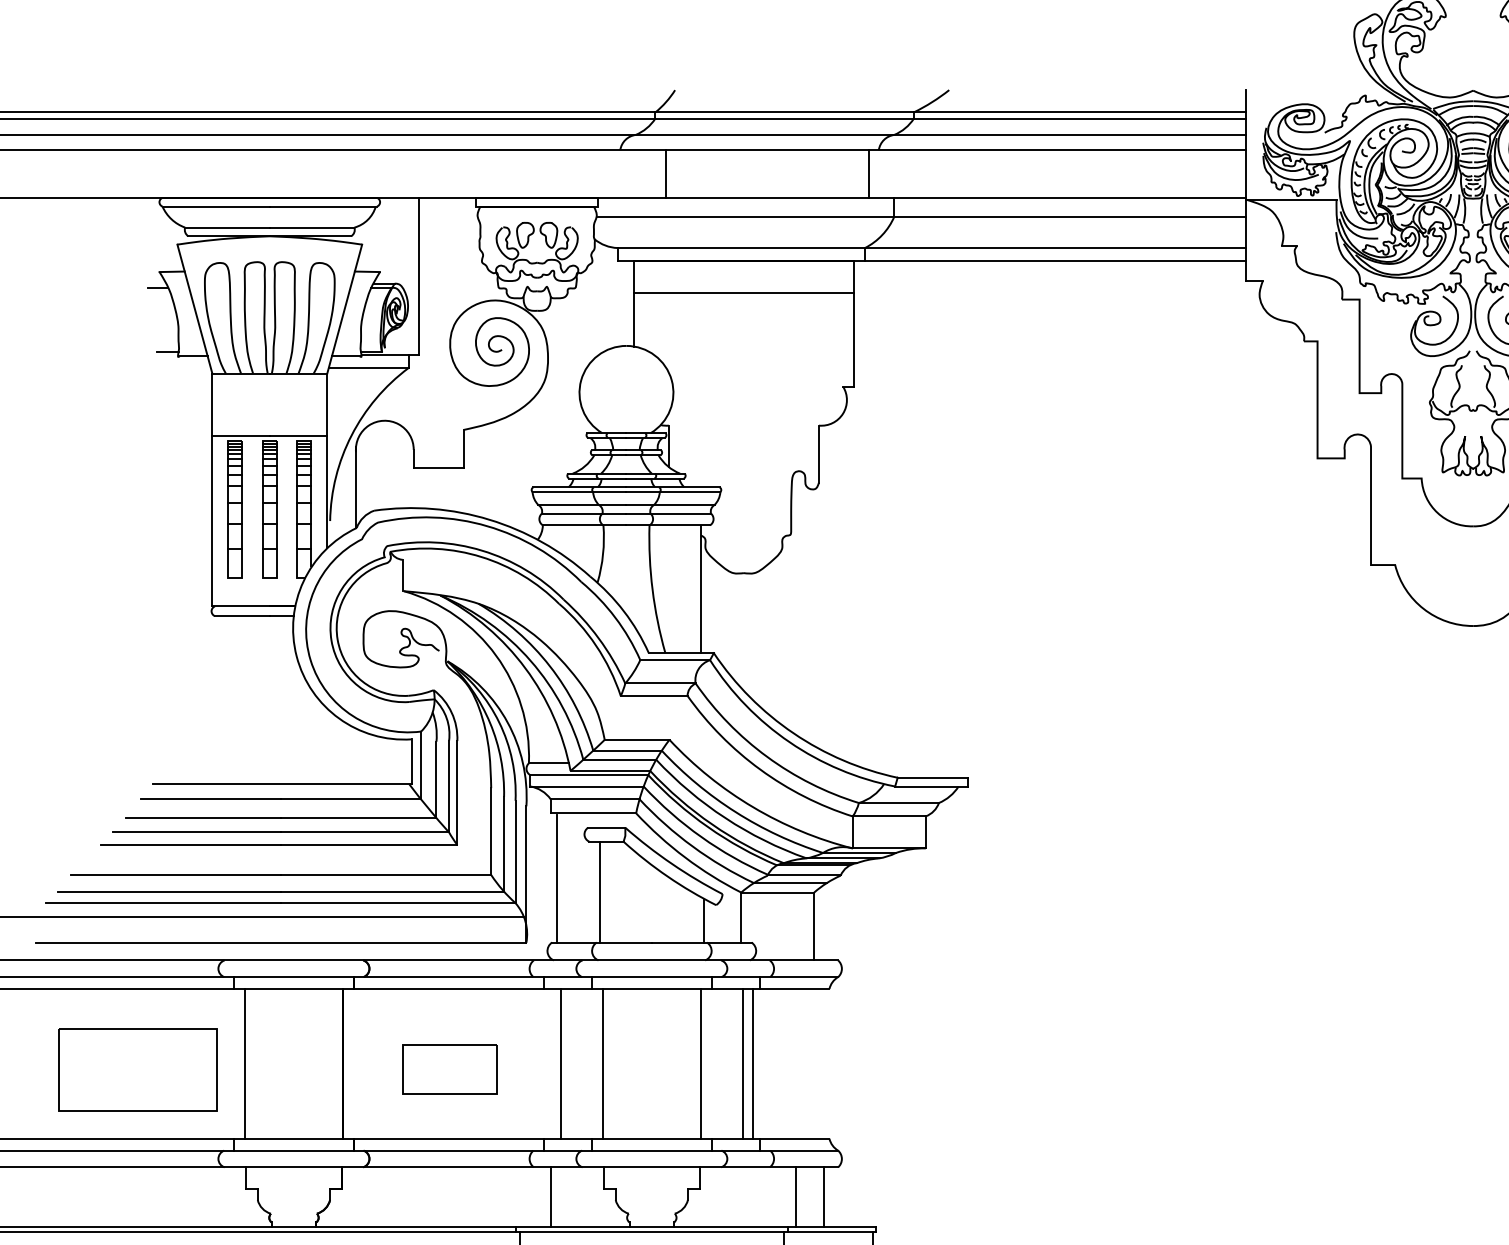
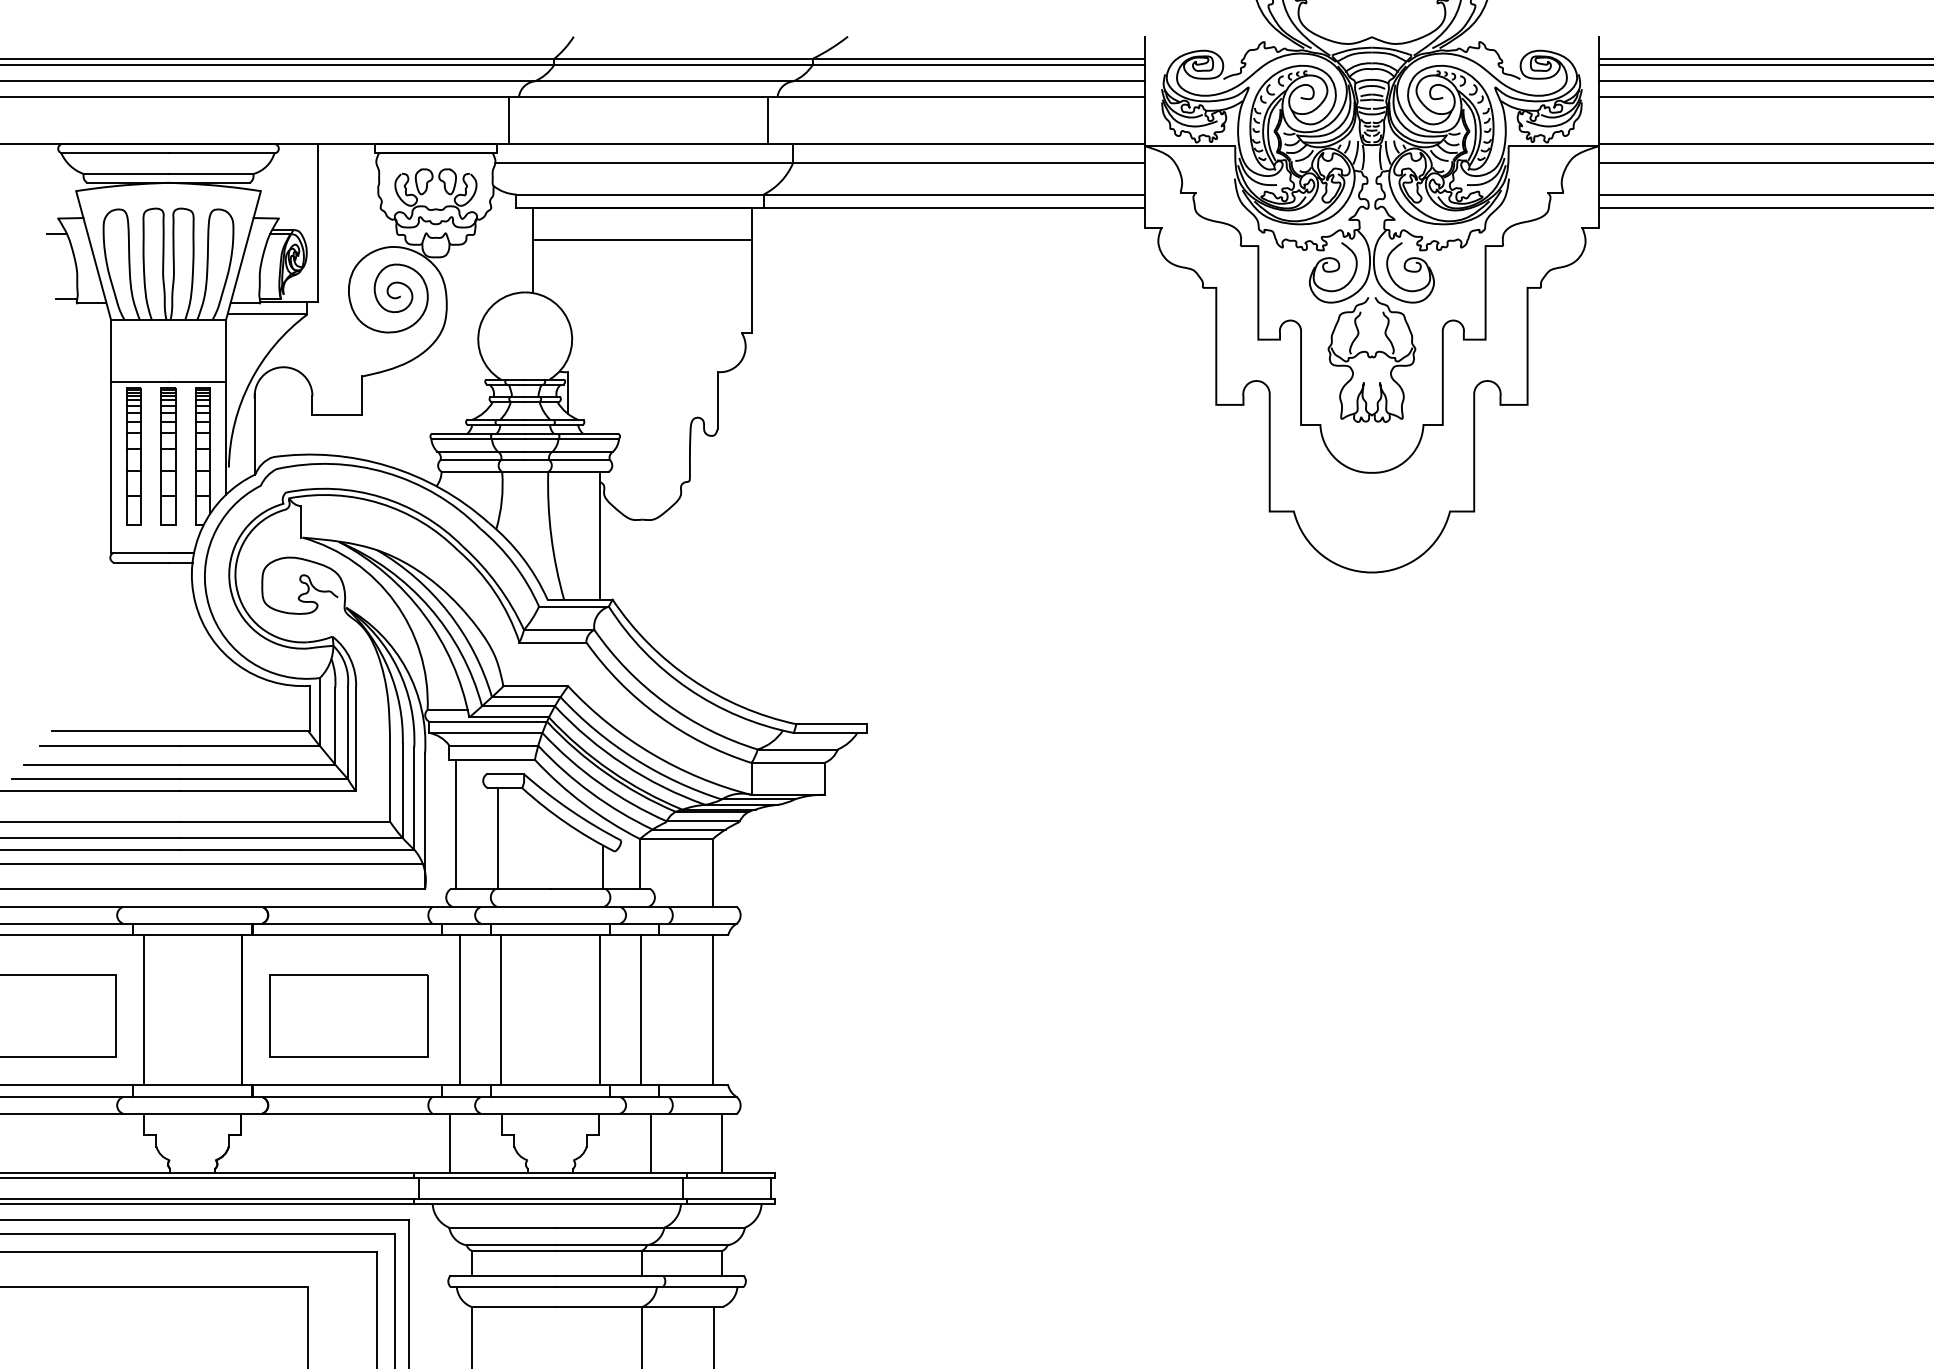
line: (665, 174) -> (509, 120), moved
line: (752, 1064) -> (712, 1010), moved
part: (449, 1069) -> (348, 1015), size x1.67
line: (795, 1197) -> (651, 1143), moved

